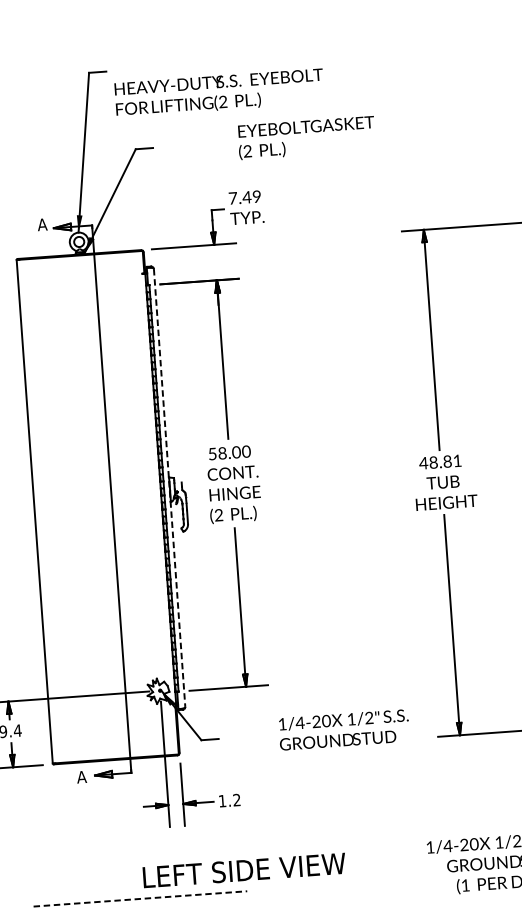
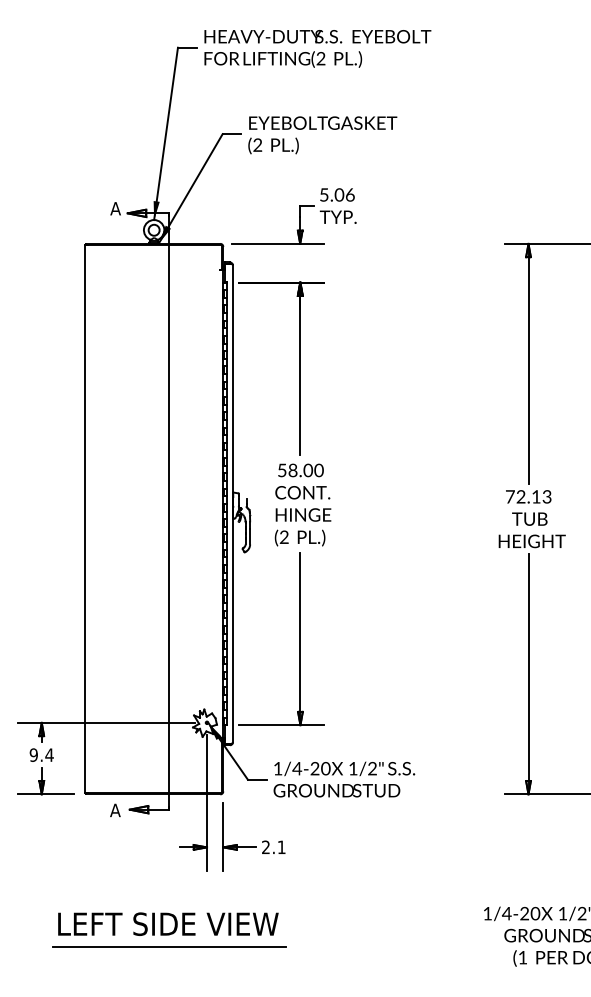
text: (219, 92) -> (317, 48), moved
text: (306, 138) -> (322, 135), moved
text: (245, 197) -> (337, 194), 7.49 -> 5.06
text: (440, 461) -> (528, 496), 48.81 -> 72.13
line: (169, 488) -> (232, 504), dashed -> solid
text: (344, 729) -> (344, 779), moved
text: (229, 799) -> (273, 846), 1.2 -> 2.1
text: (244, 869) -> (168, 923), moved
line: (140, 898) -> (169, 946), dashed -> solid

